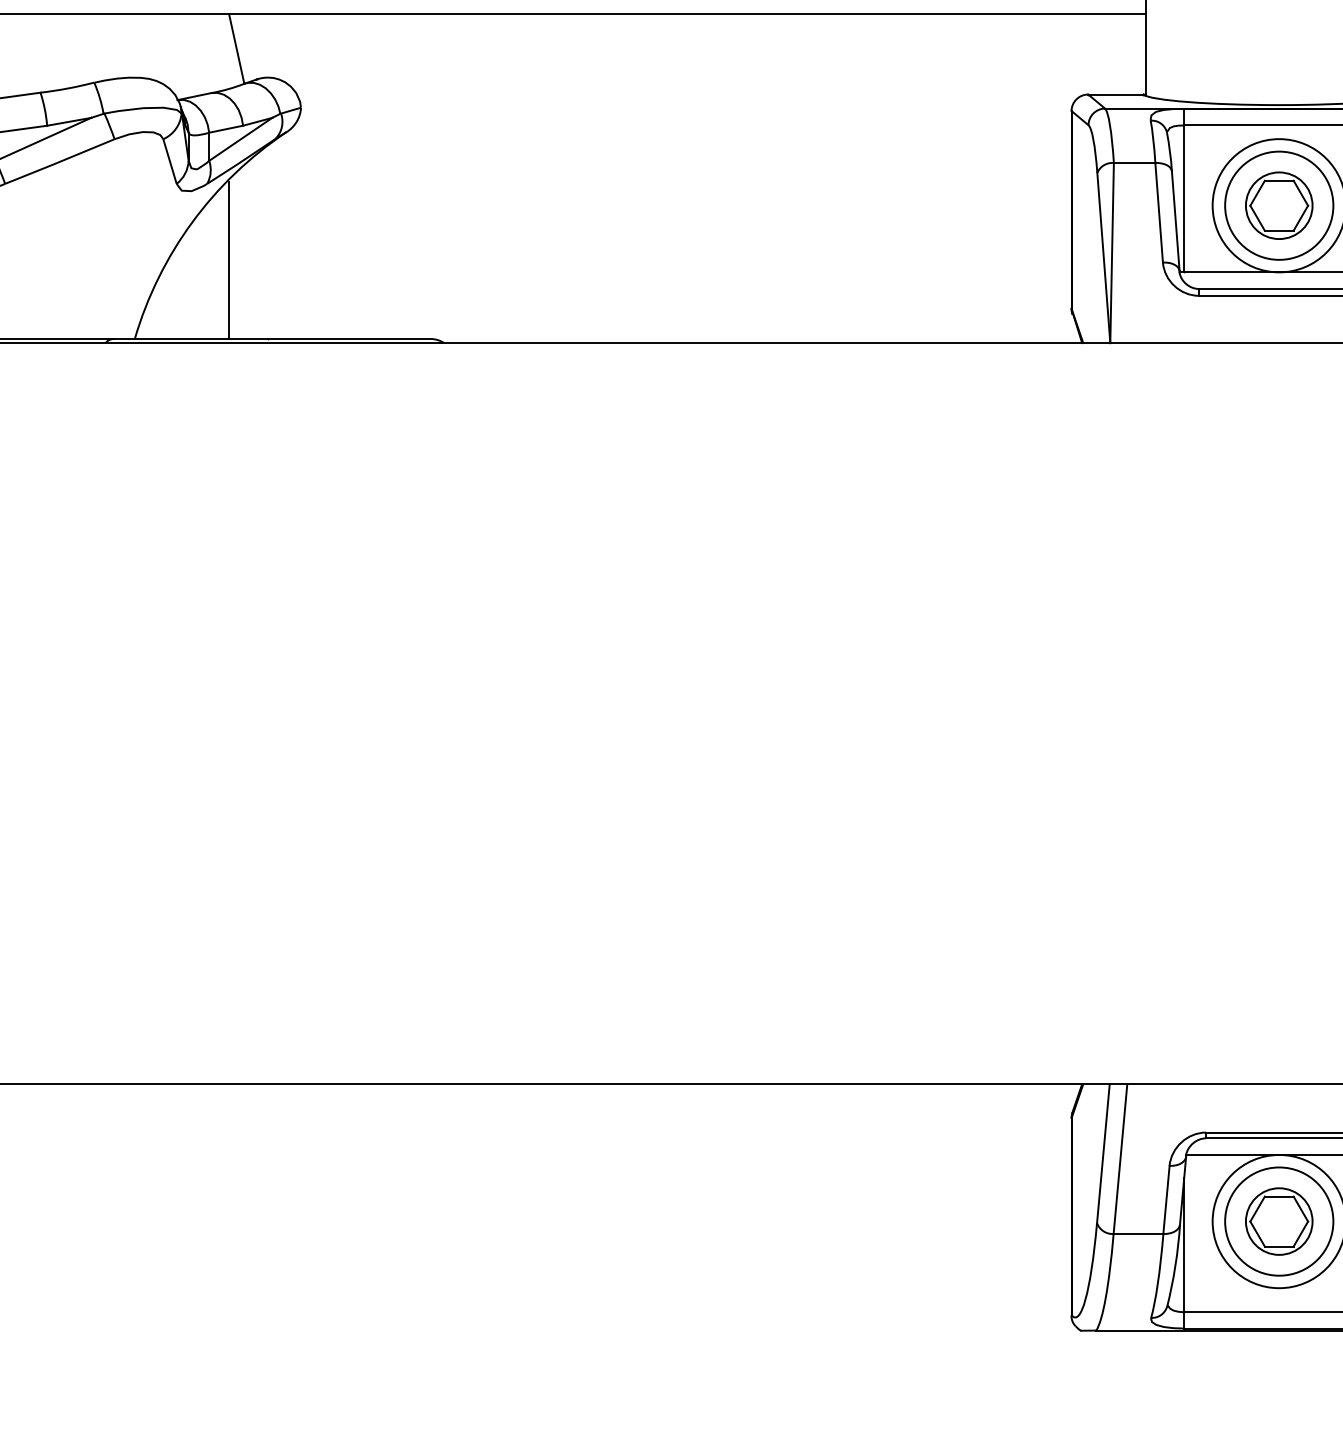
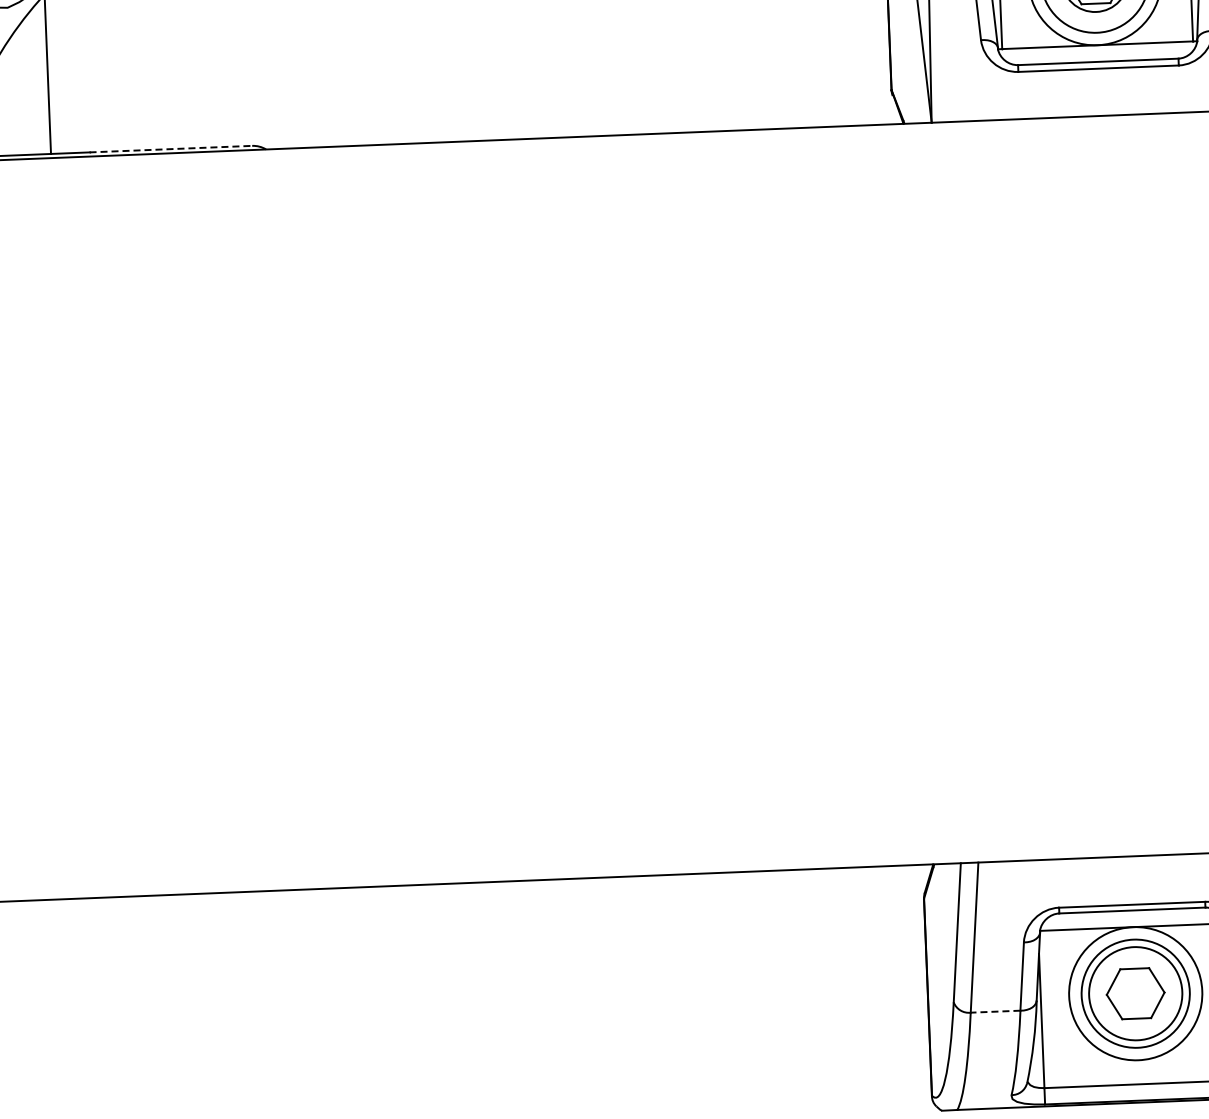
line: (349, 338) -> (171, 148), solid -> dashed
circle: (1278, 1221) -> (1134, 993), size x1.4
line: (1138, 1233) -> (995, 1011), solid -> dashed

